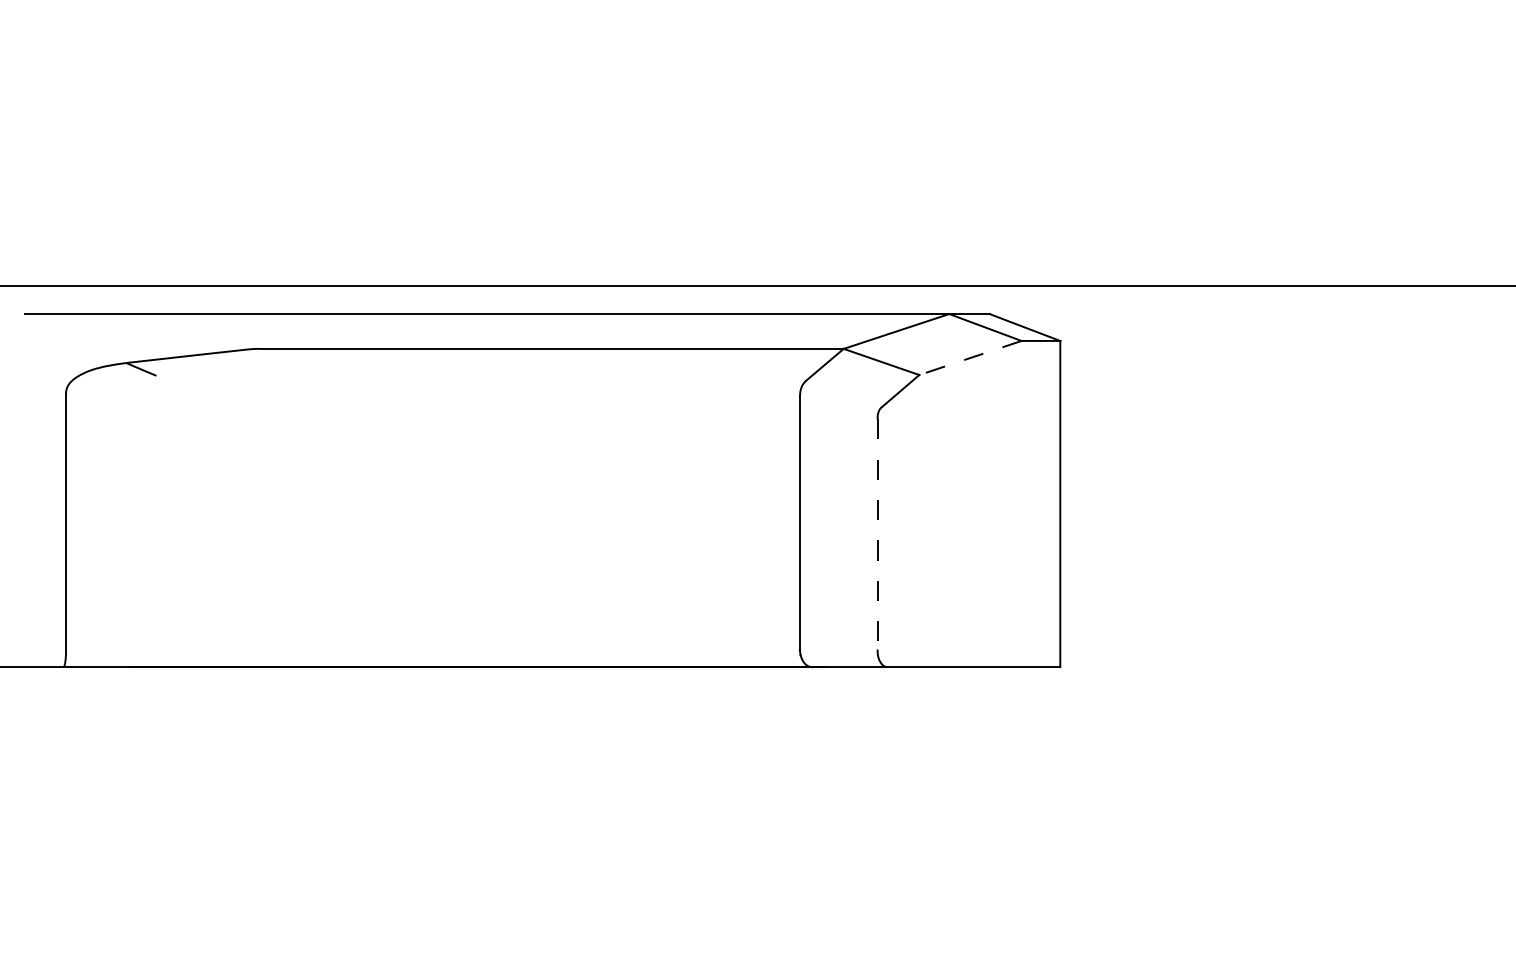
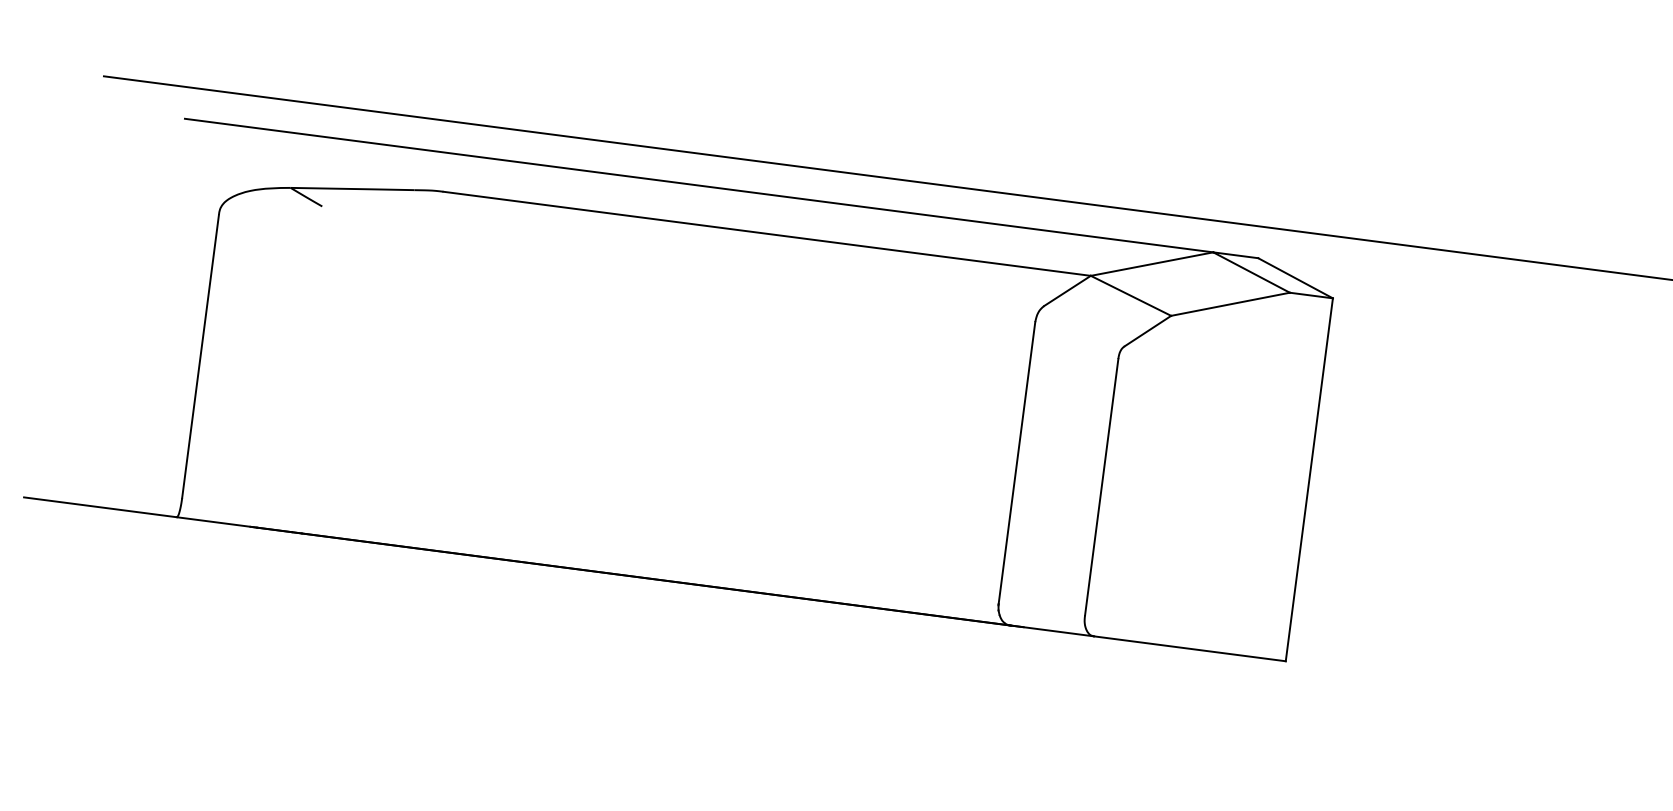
line: (970, 357) -> (1230, 303), dashed -> solid
line: (877, 534) -> (1101, 487), dashed -> solid

